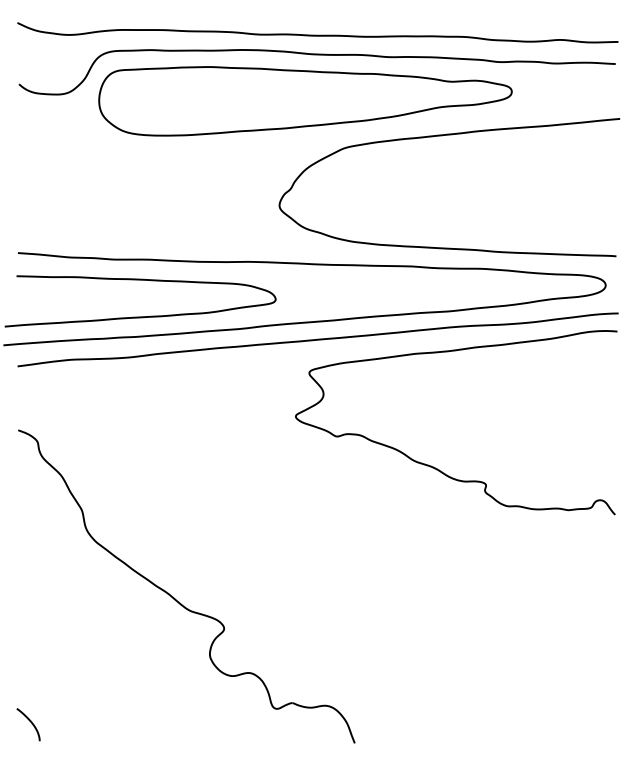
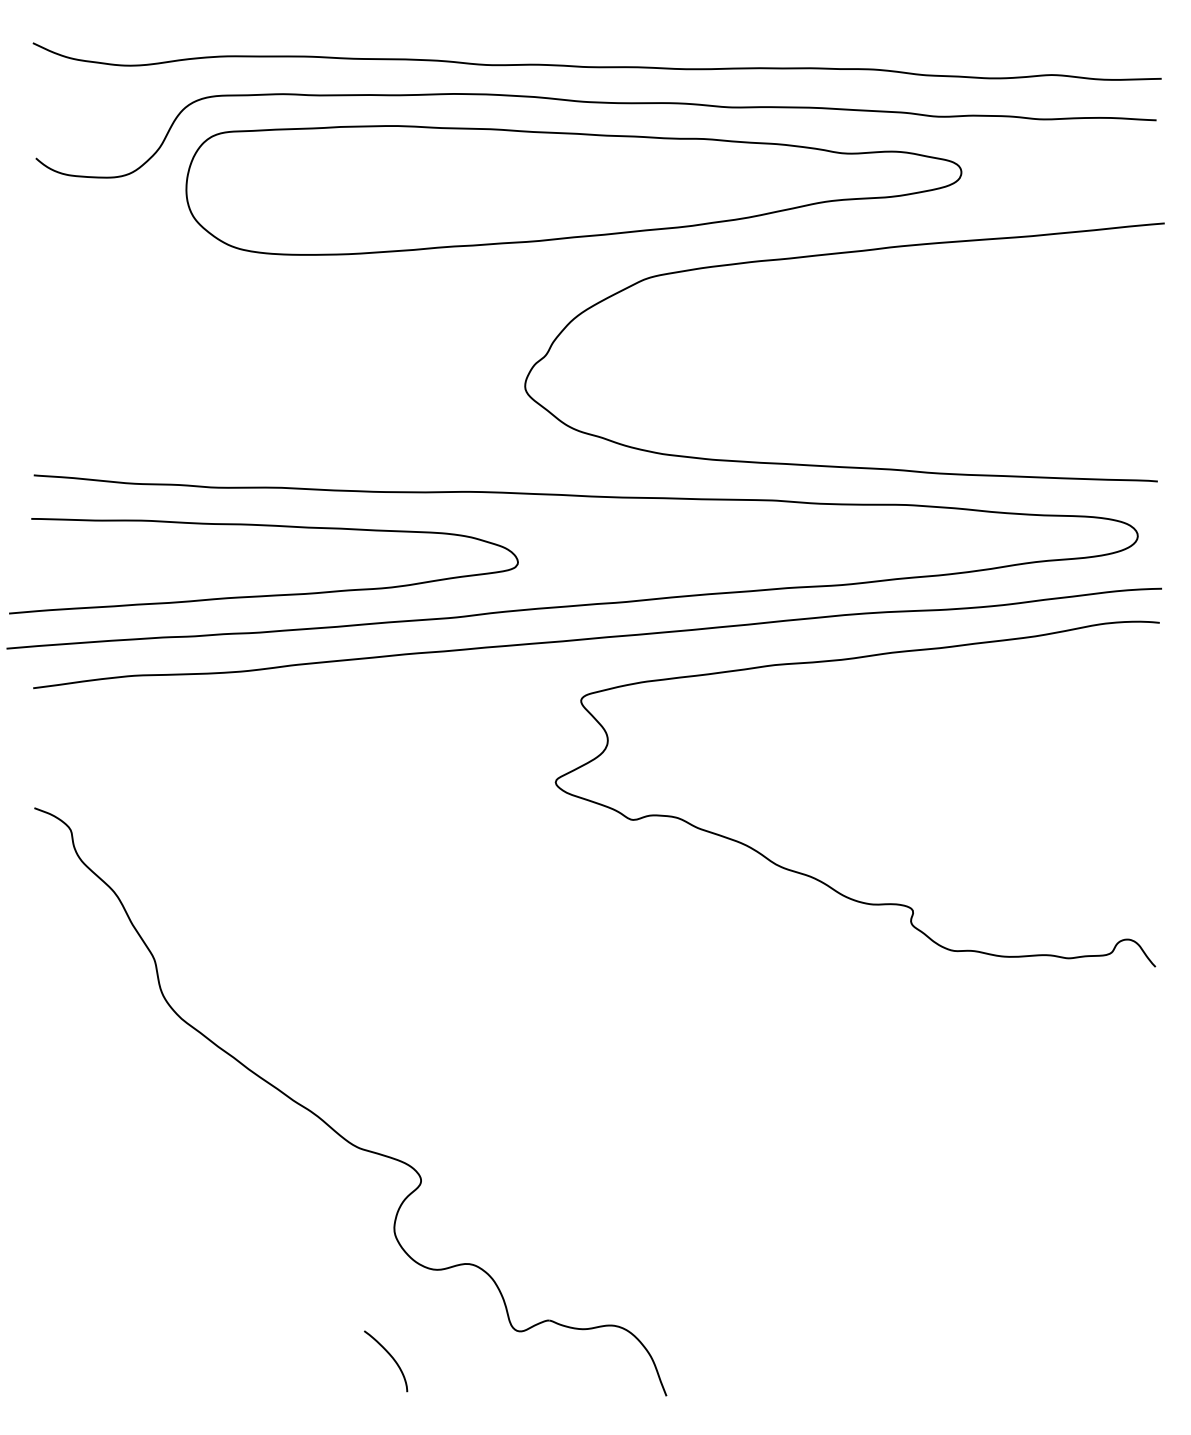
curve: (30, 722) -> (389, 1356), moved

